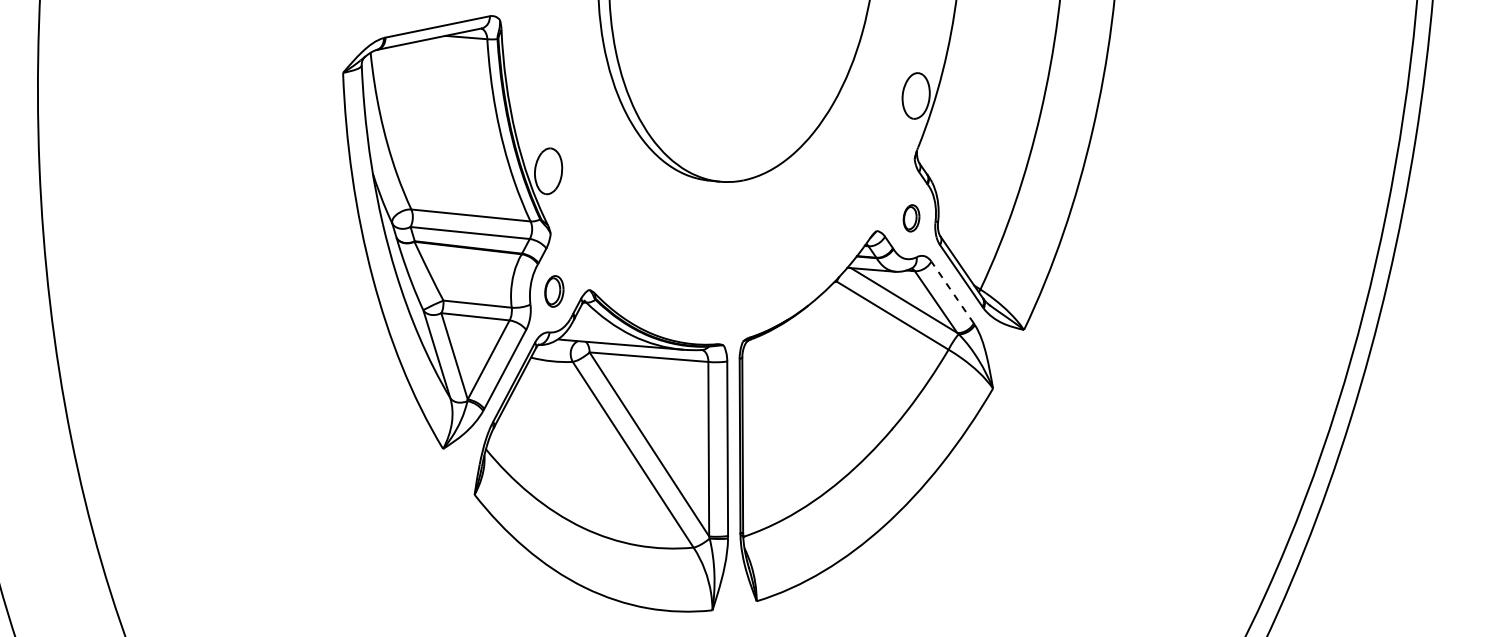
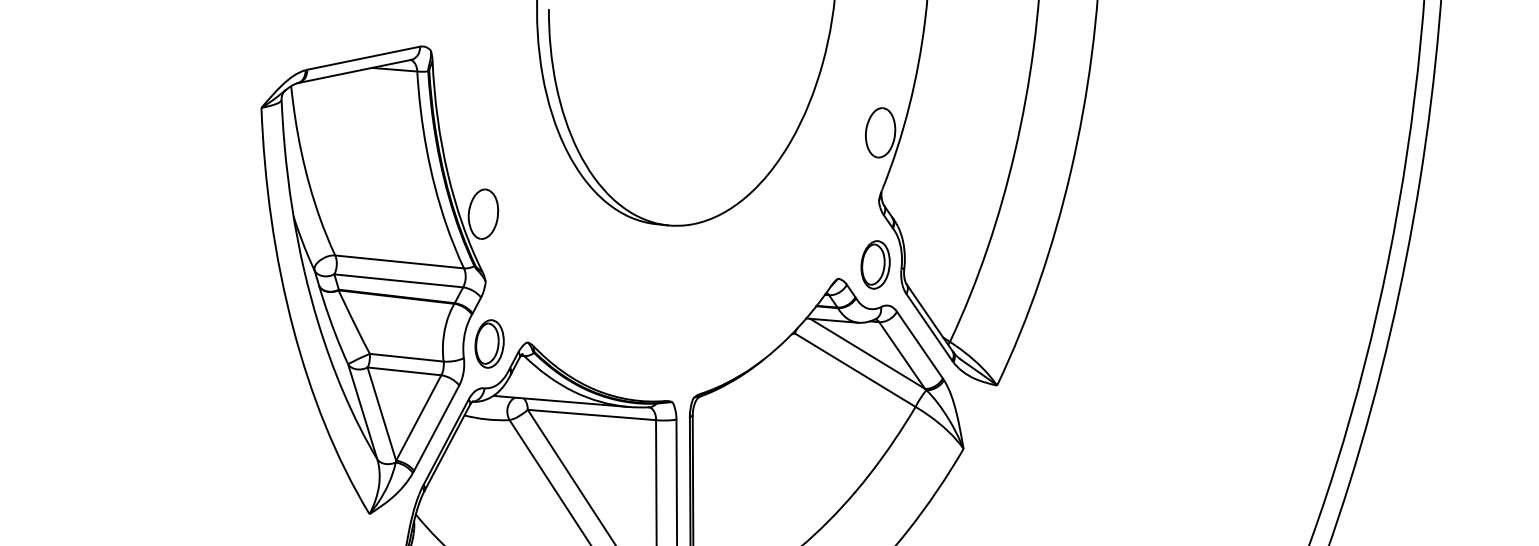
part: (911, 218) -> (875, 265), size x1.67
part: (554, 291) -> (489, 344), size x1.43
line: (952, 292) -> (919, 345), dashed -> solid

